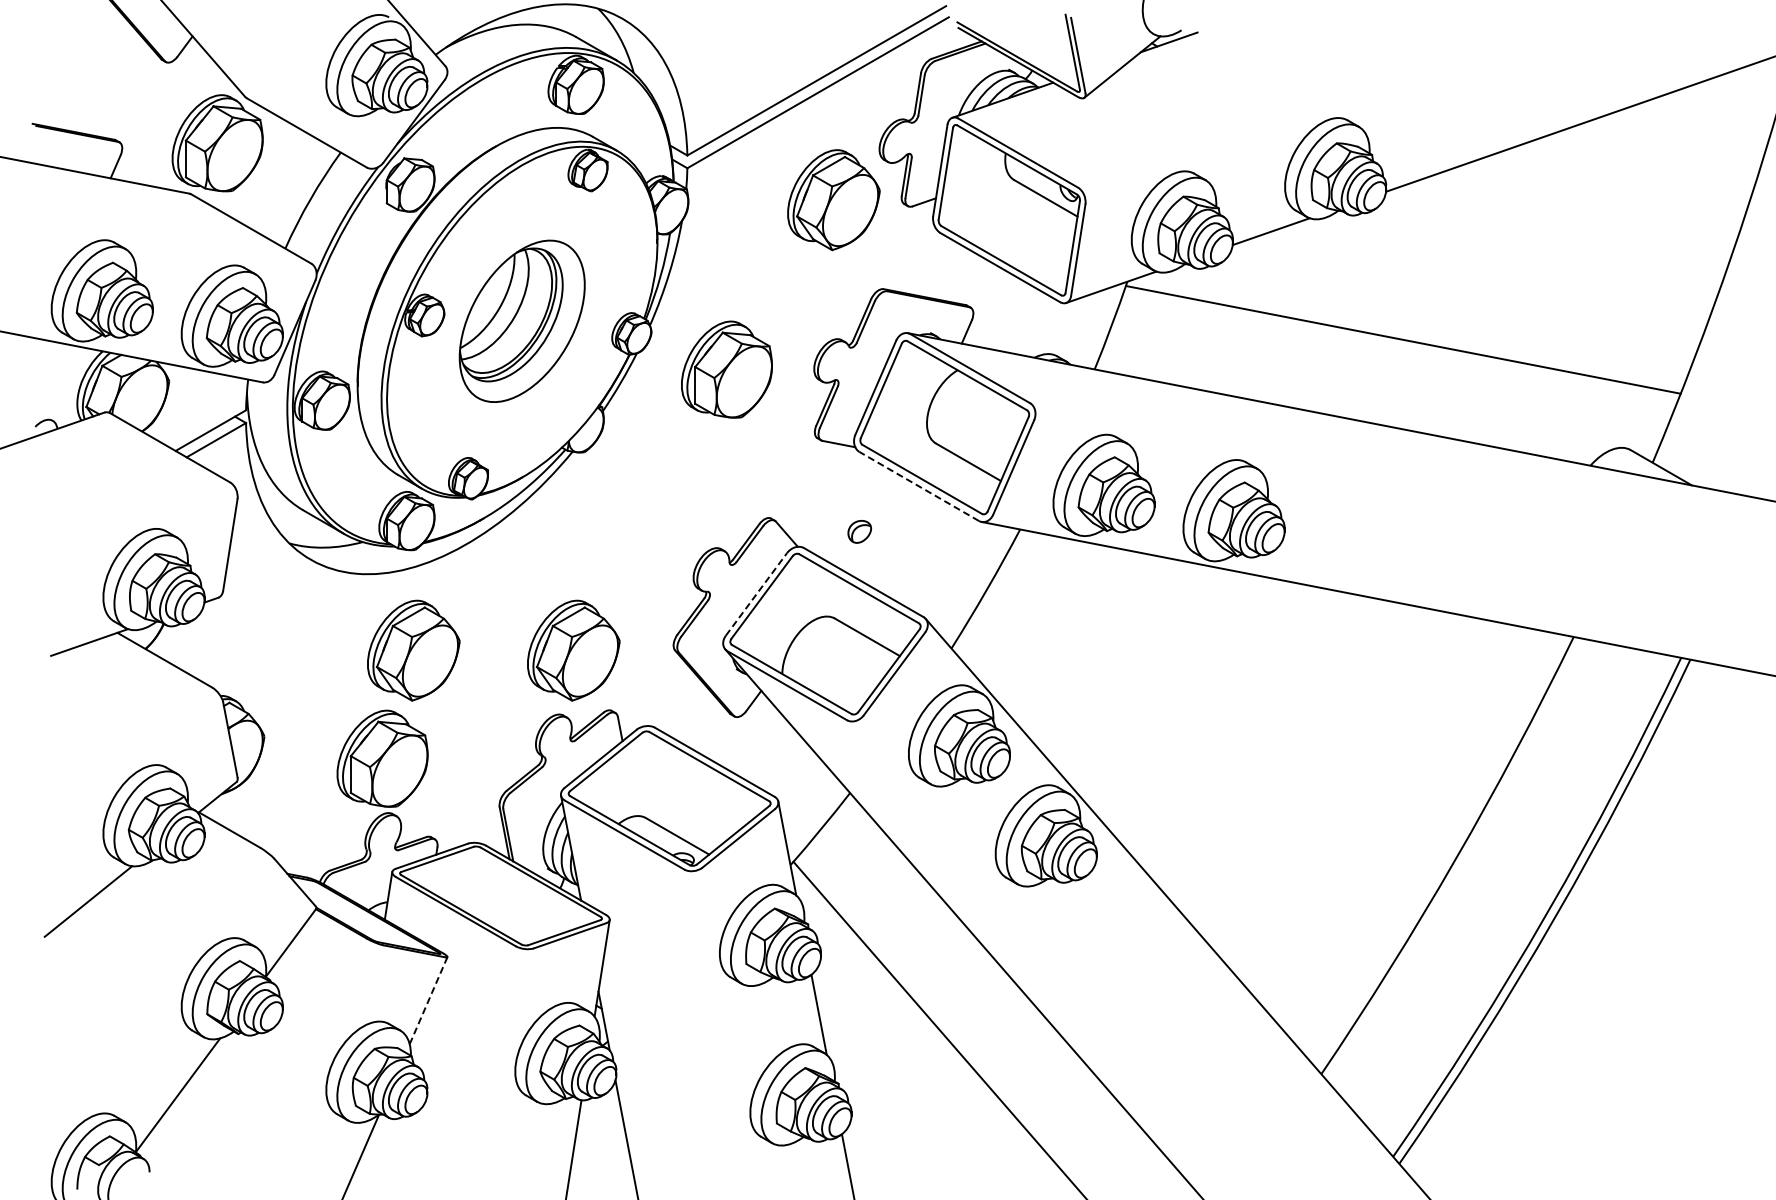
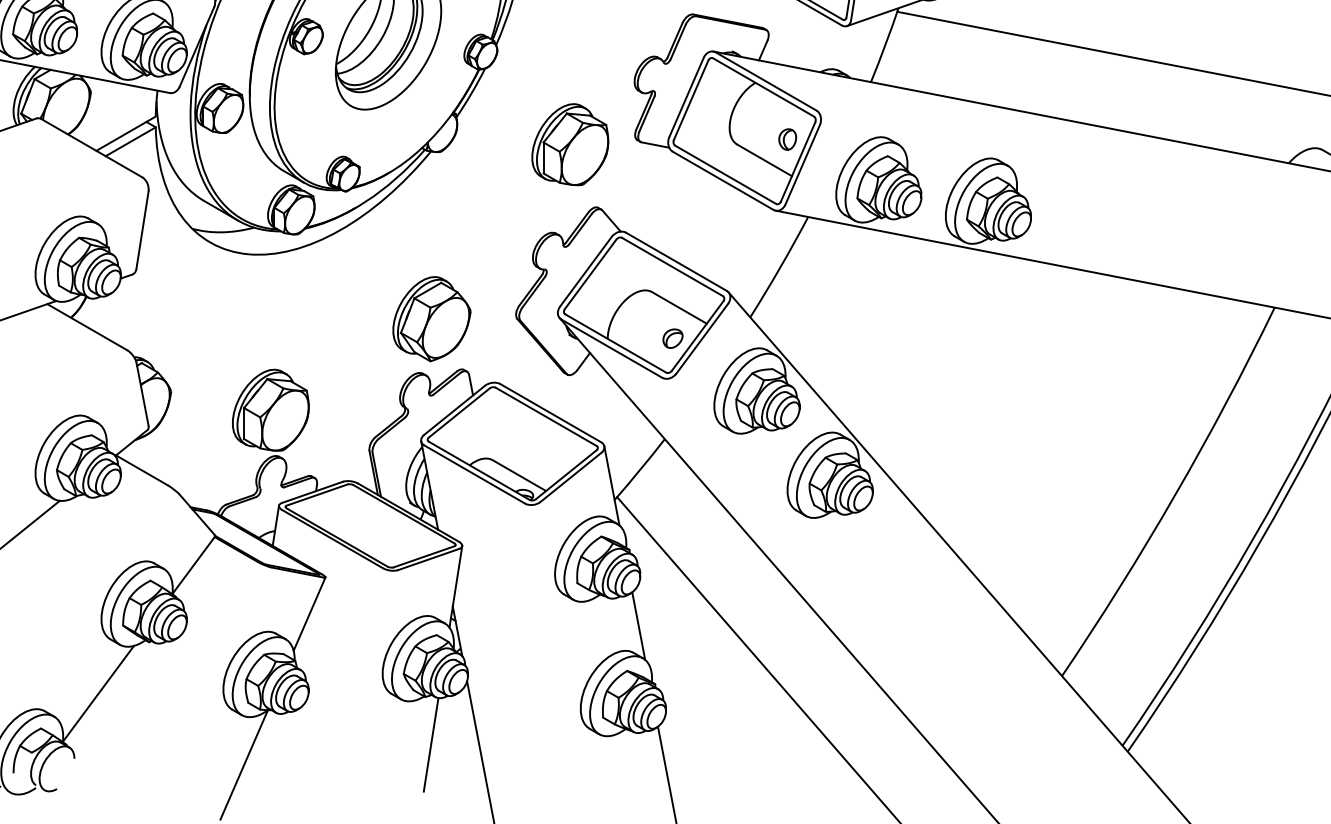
part: (726, 369) -> (569, 144), moved
part: (995, 437) -> (787, 139), added
line: (918, 486) -> (722, 180), dashed -> solid
part: (859, 531) -> (672, 338), moved
line: (756, 593) -> (585, 270), dashed -> solid
part: (413, 650) -> (296, 319), removed
line: (428, 1001) -> (309, 614), dashed -> solid

